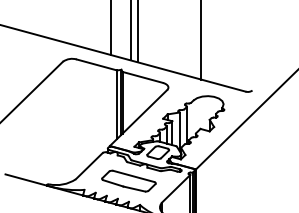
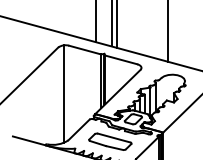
line: (69, 120) -> (63, 93), added

